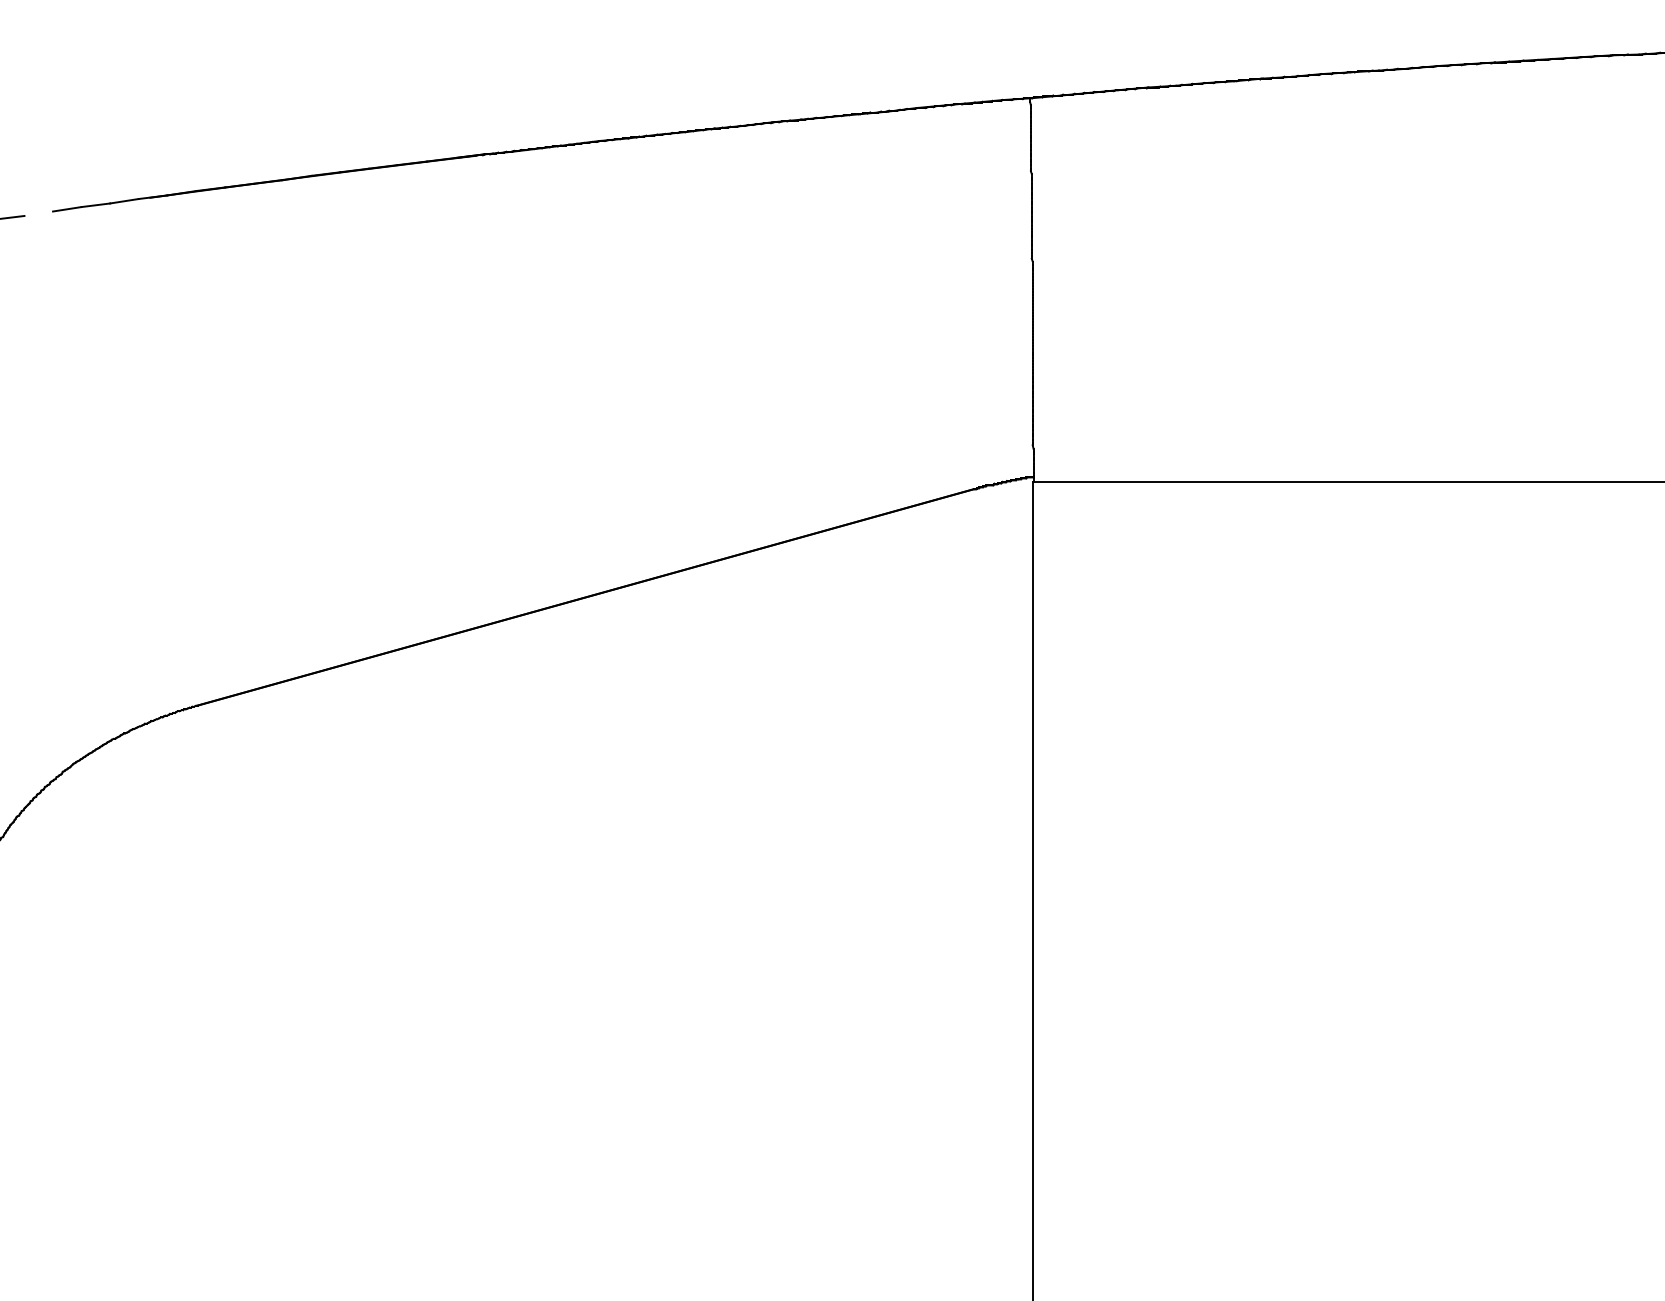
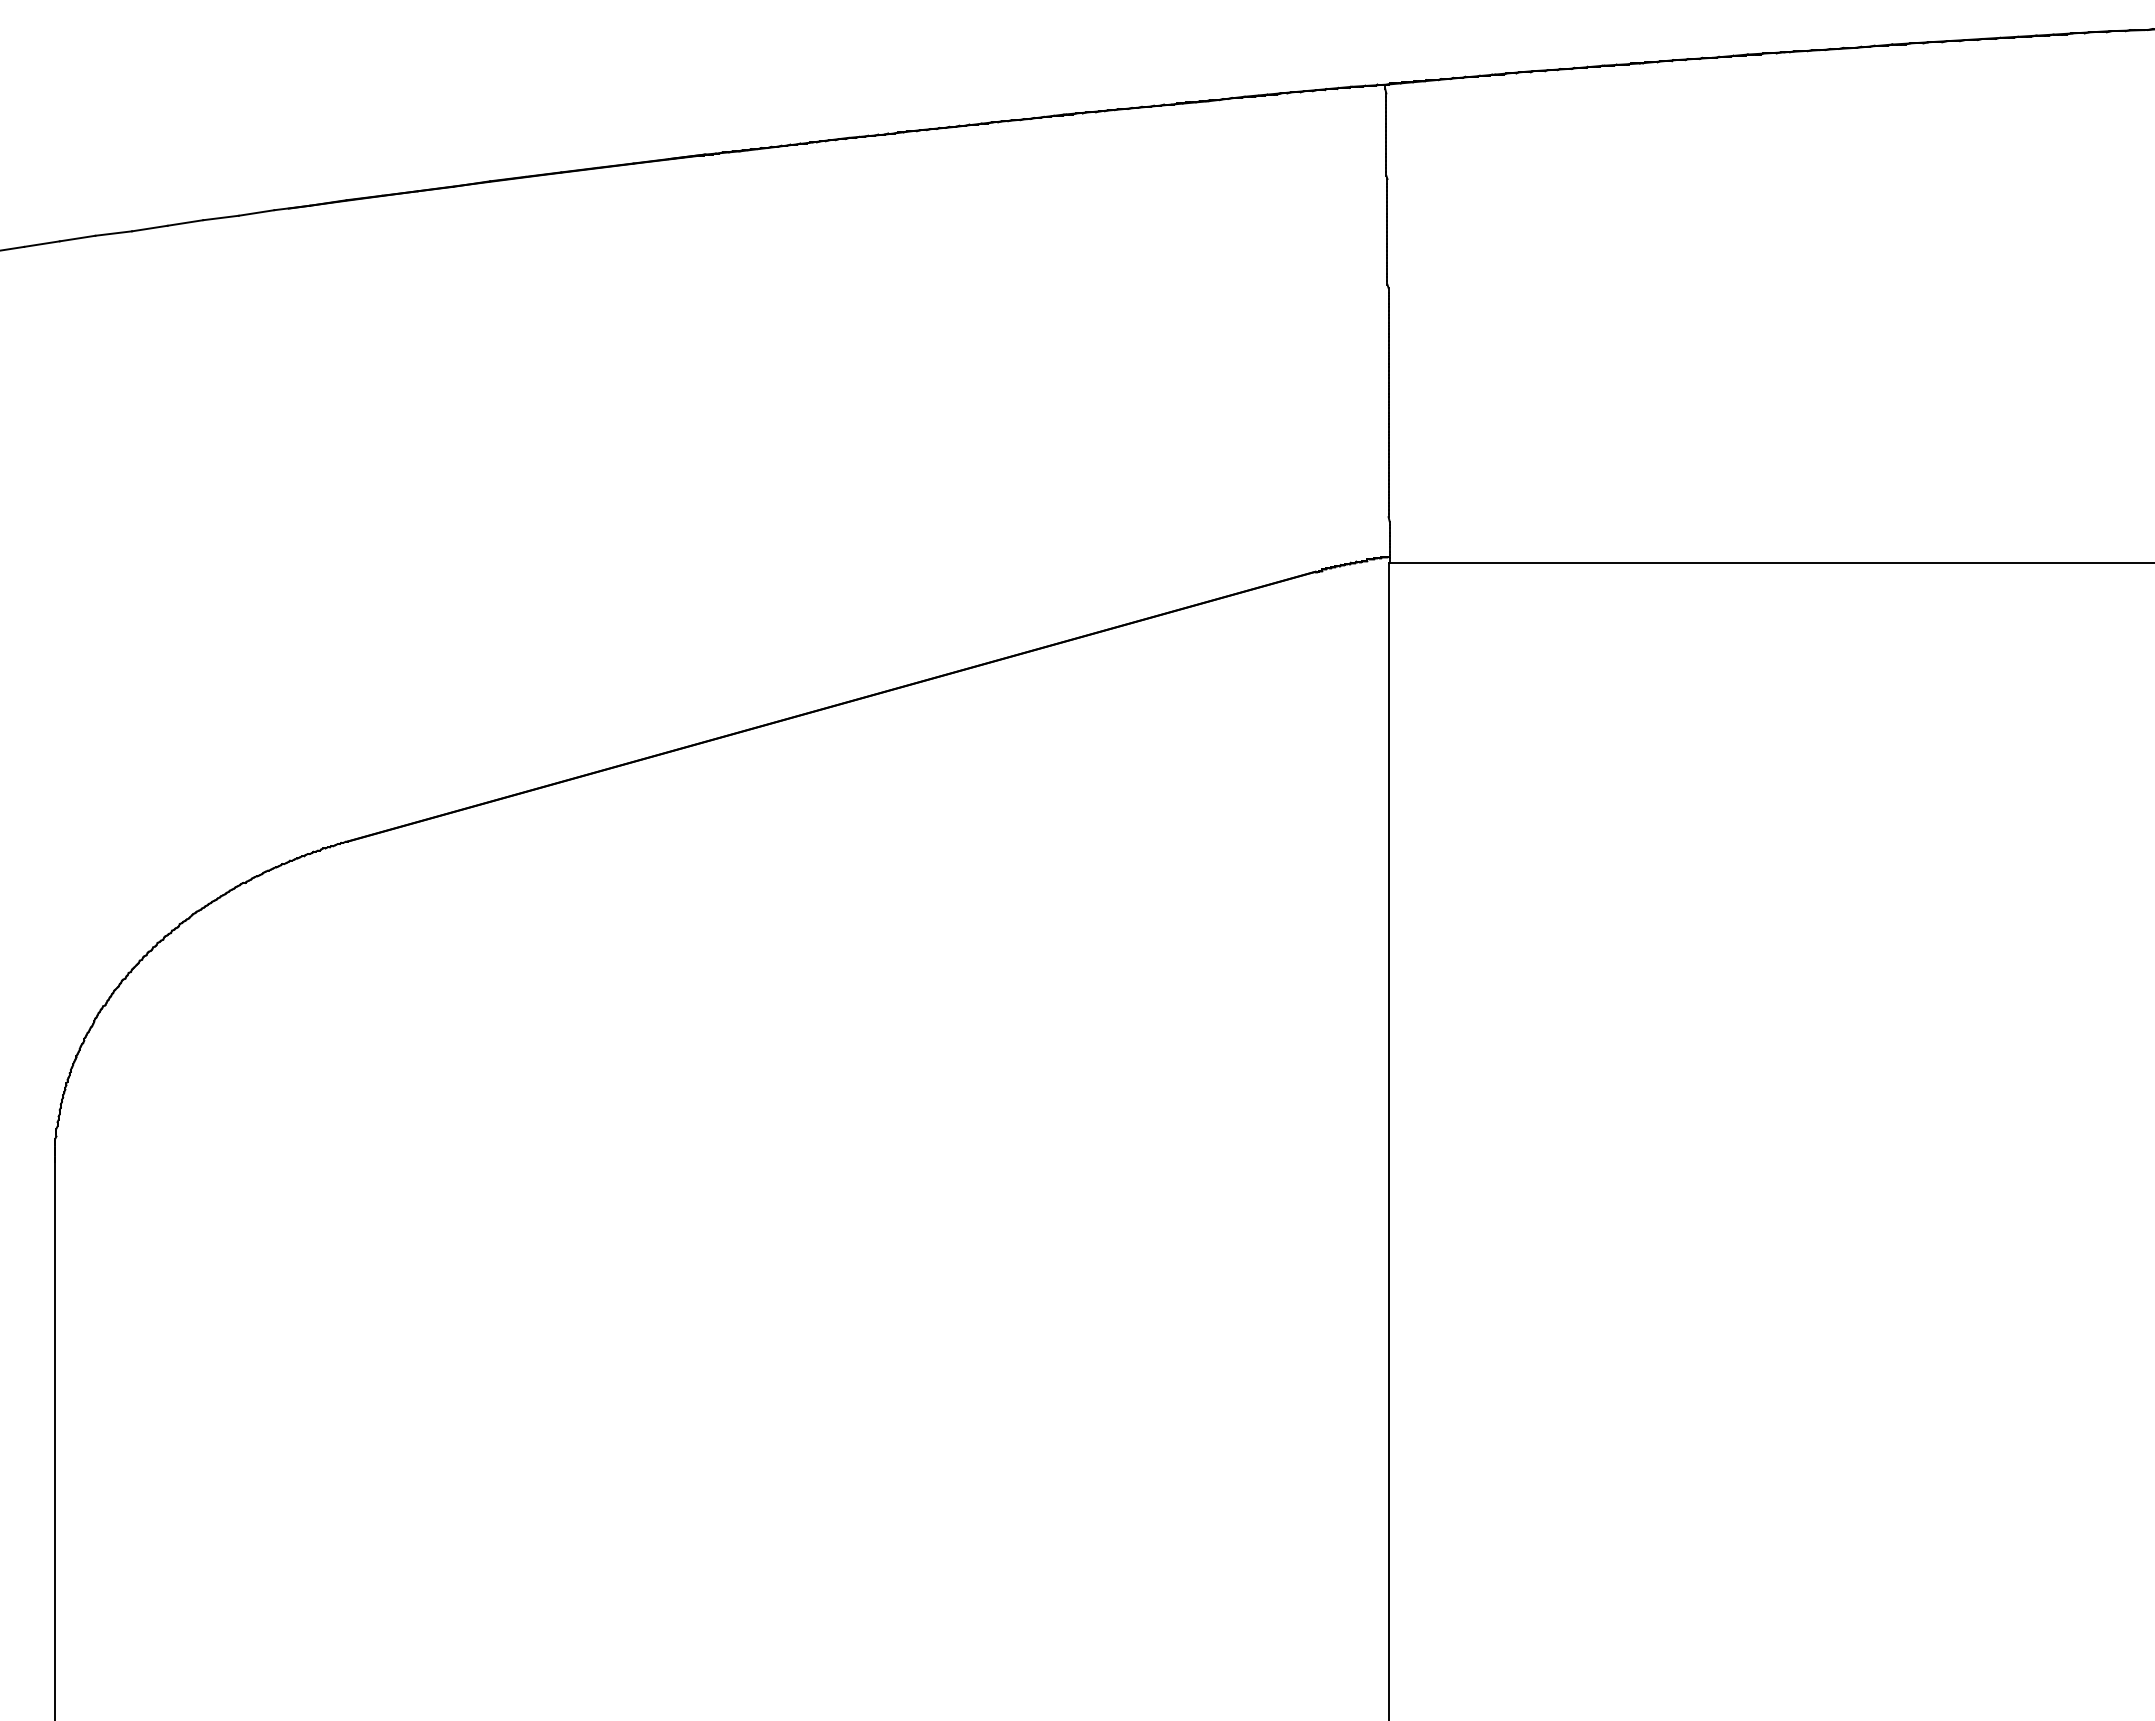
line: (38, 213) -> (149, 228), added

